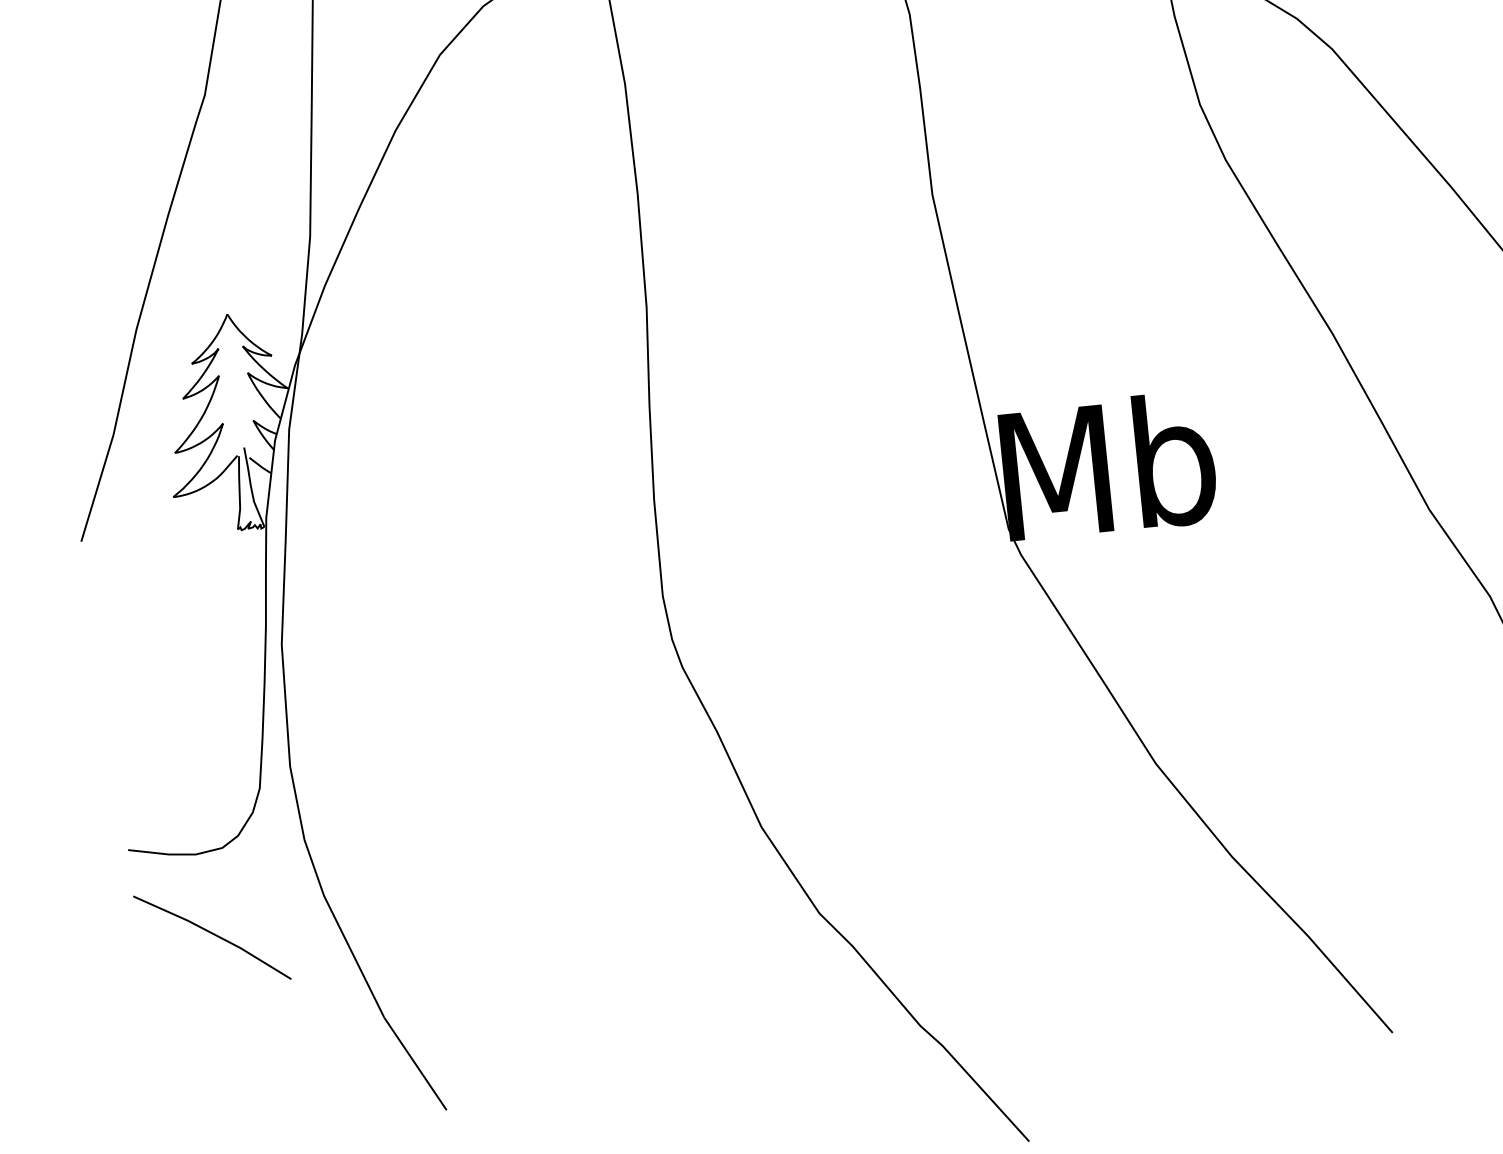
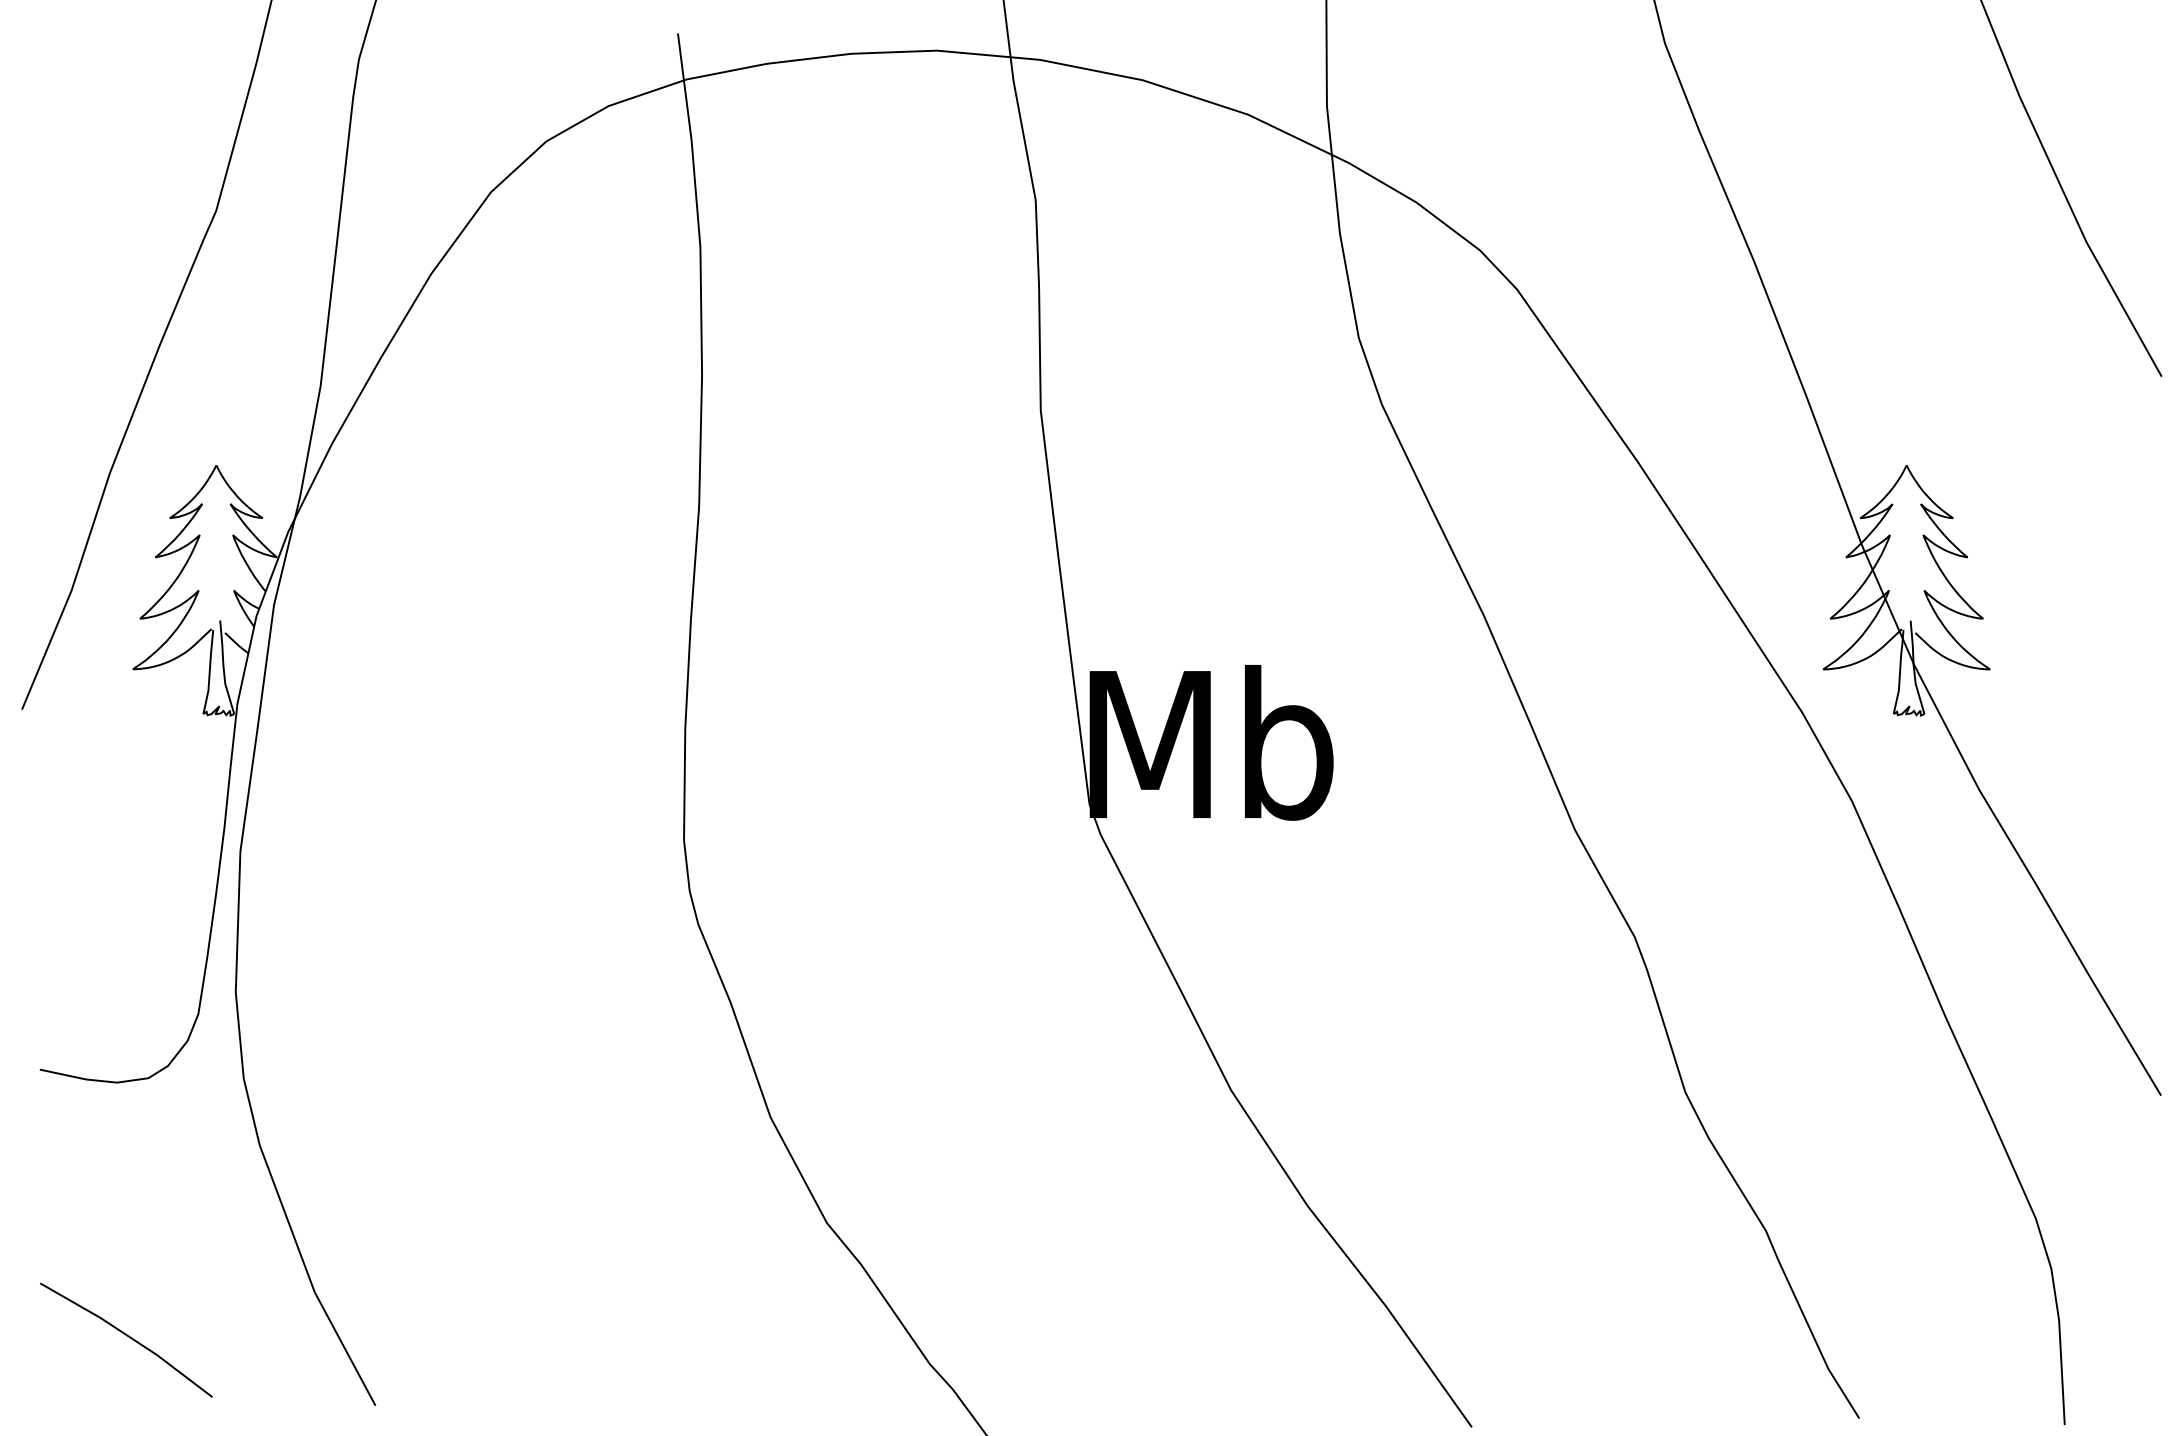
line: (213, 935) -> (128, 1337), moved

